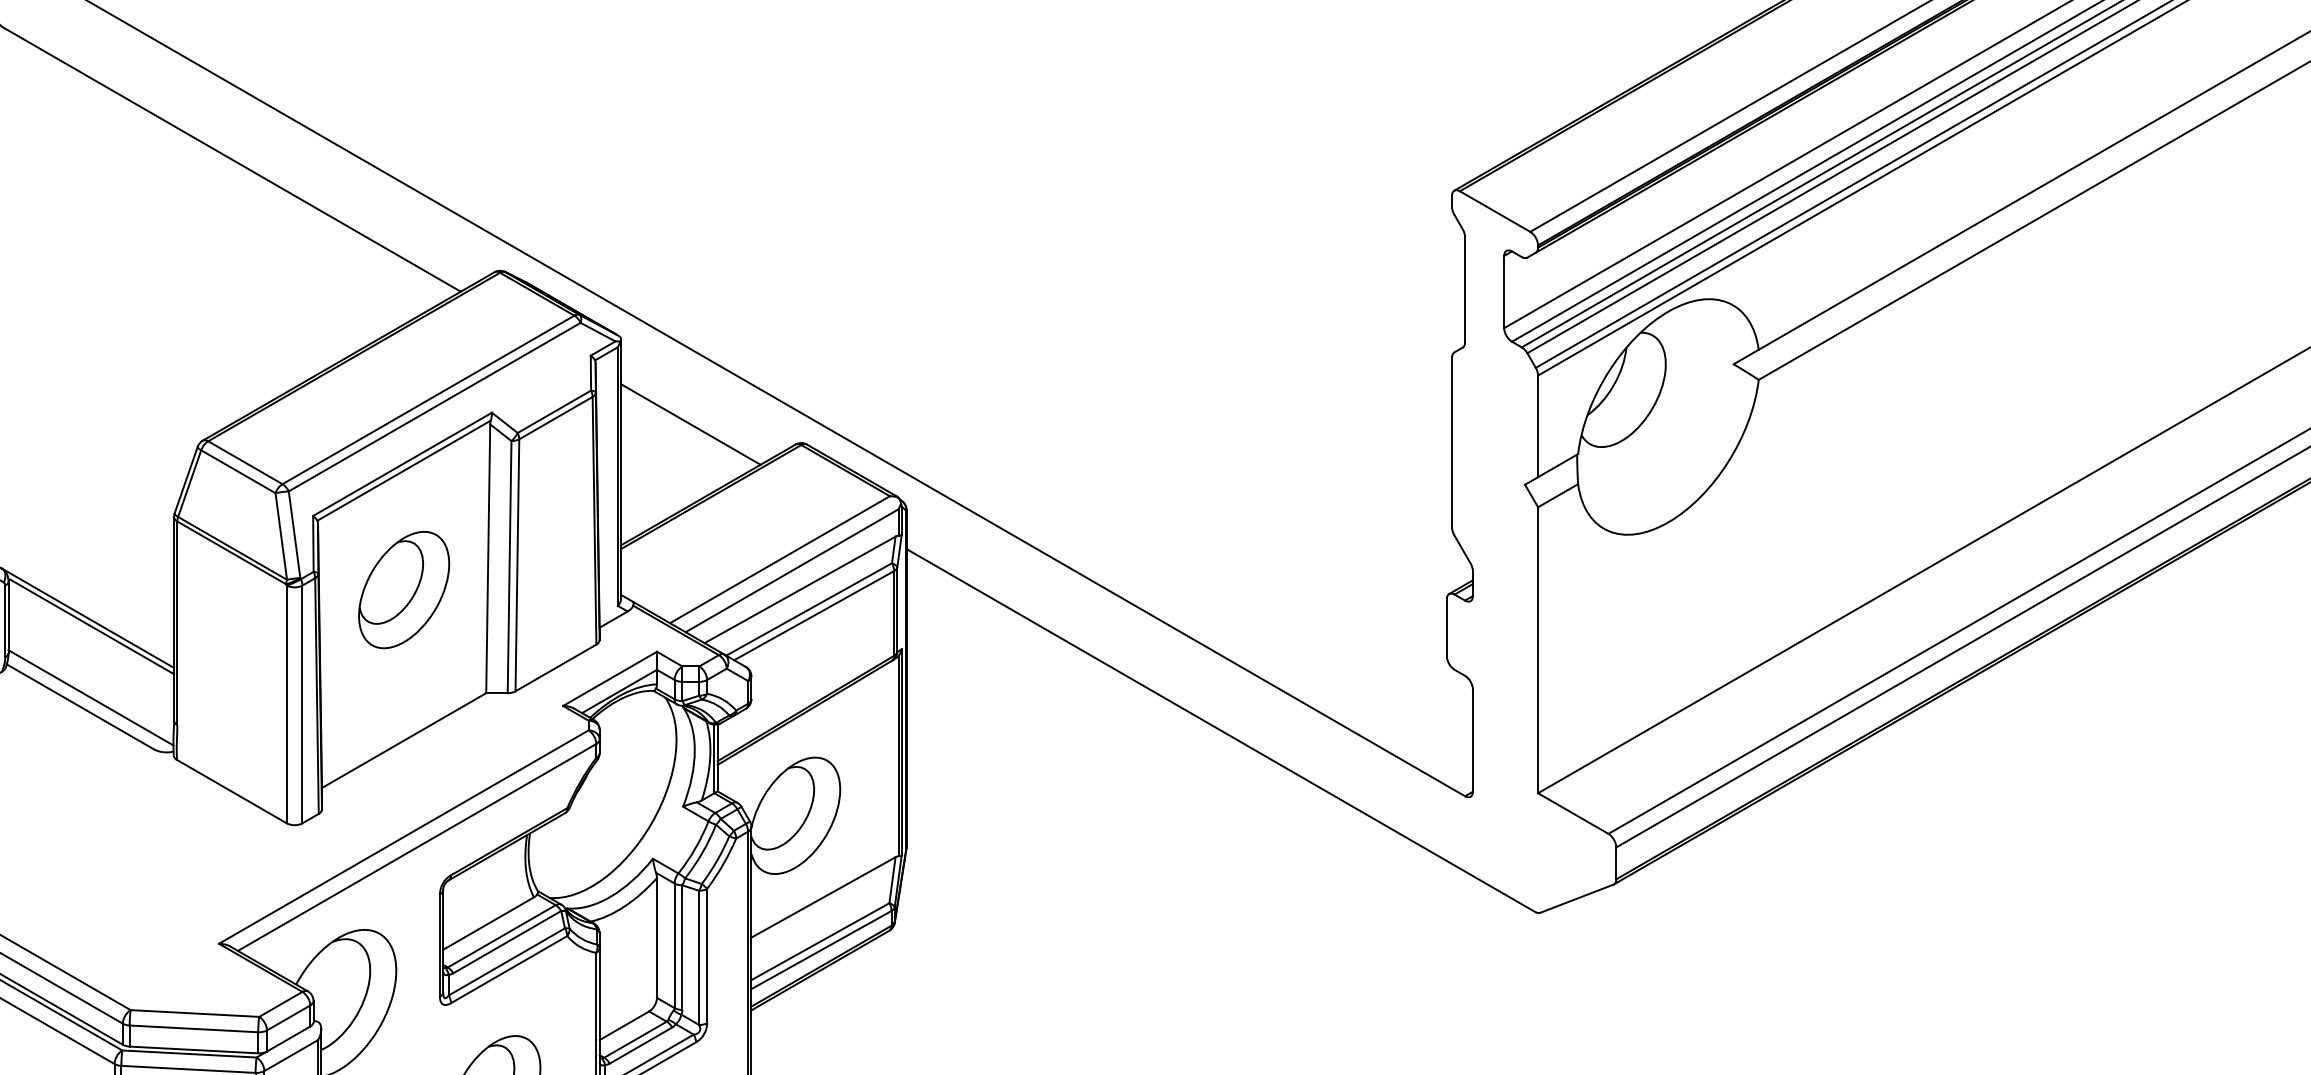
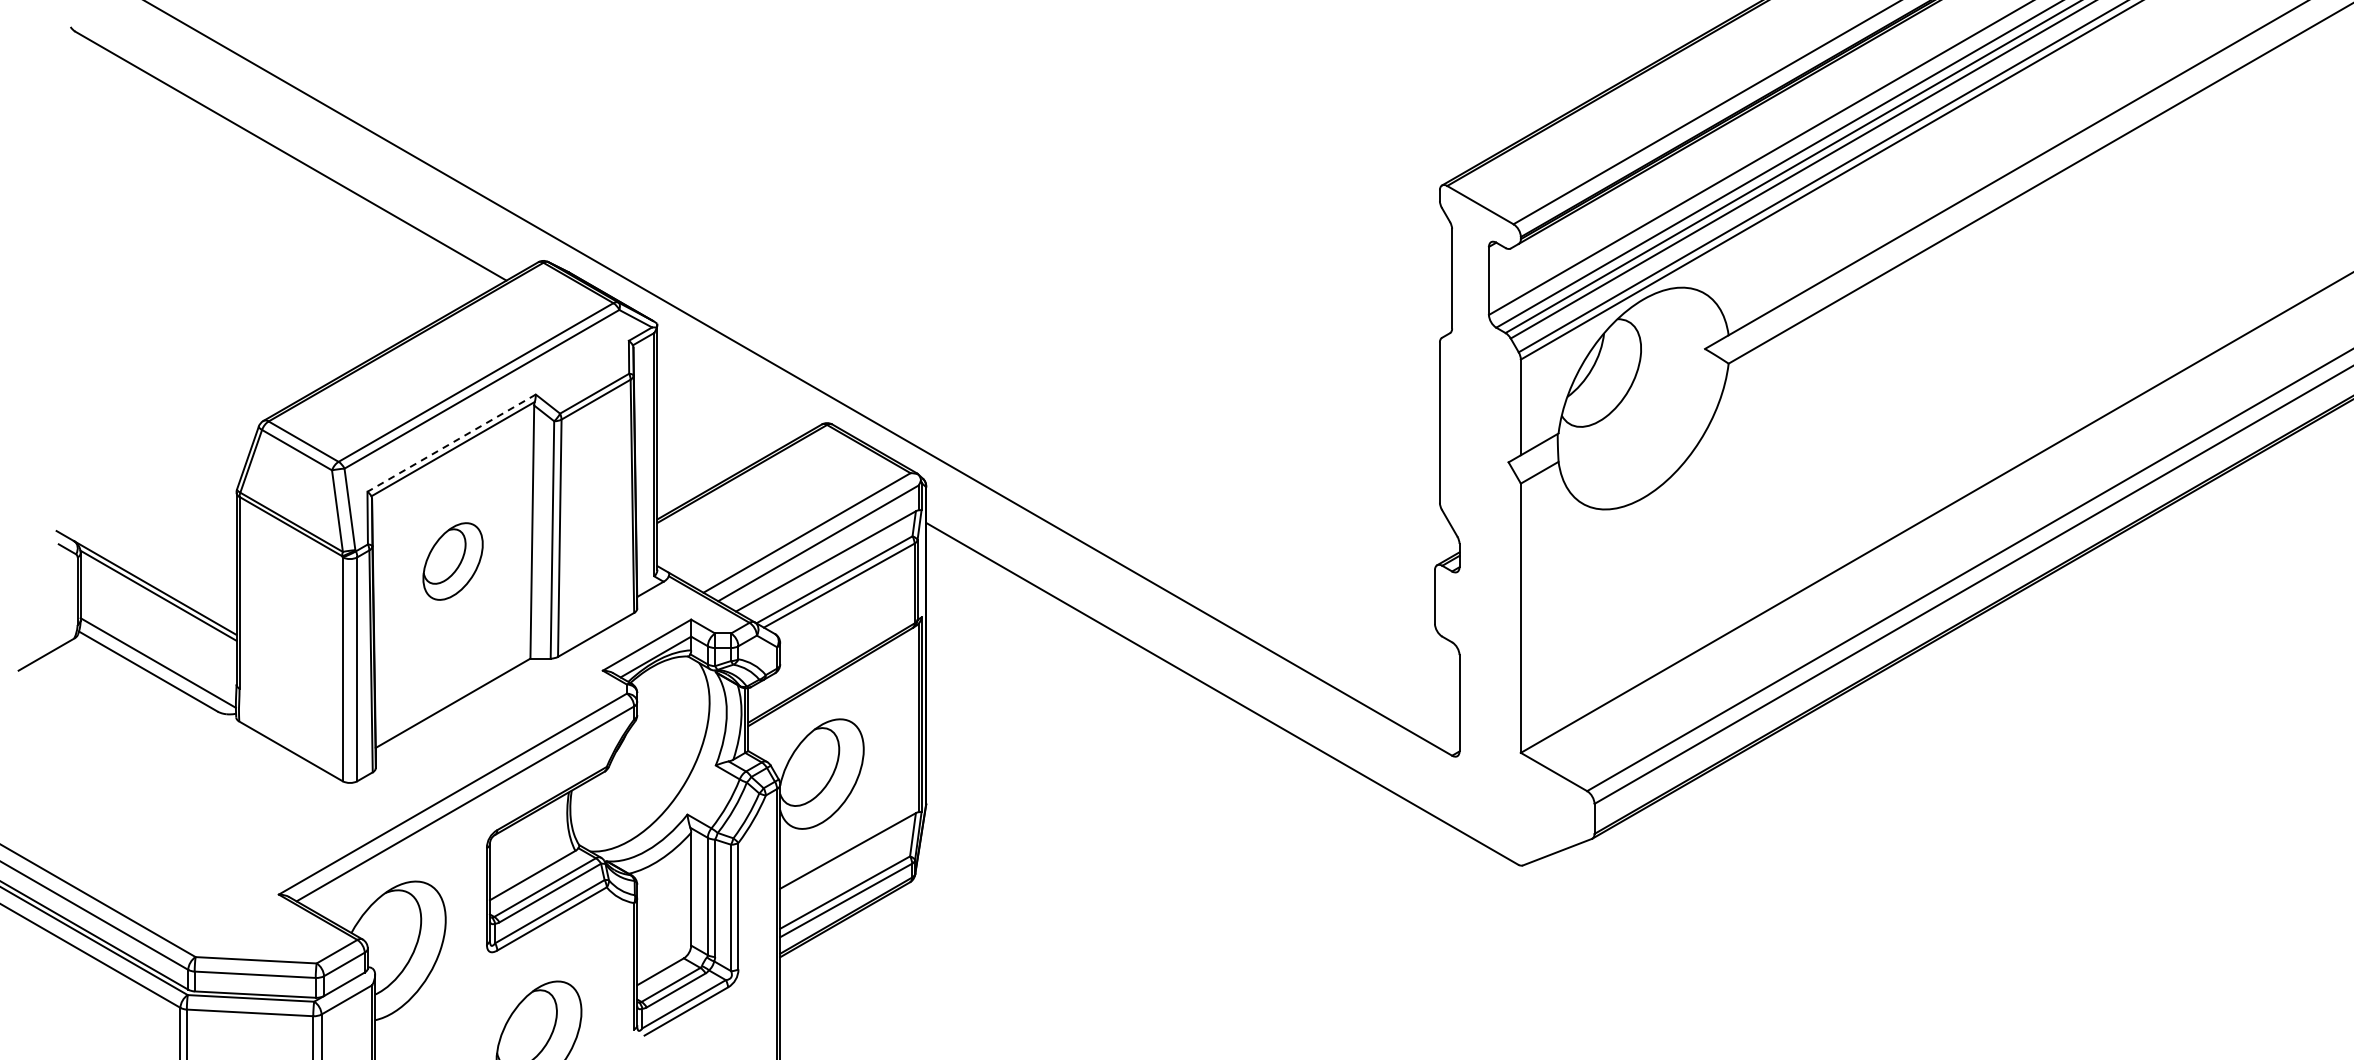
line: (690, 424) -> (722, 405), removed
line: (402, 464) -> (451, 443), solid -> dashed
part: (403, 590) -> (452, 561), size x0.7

